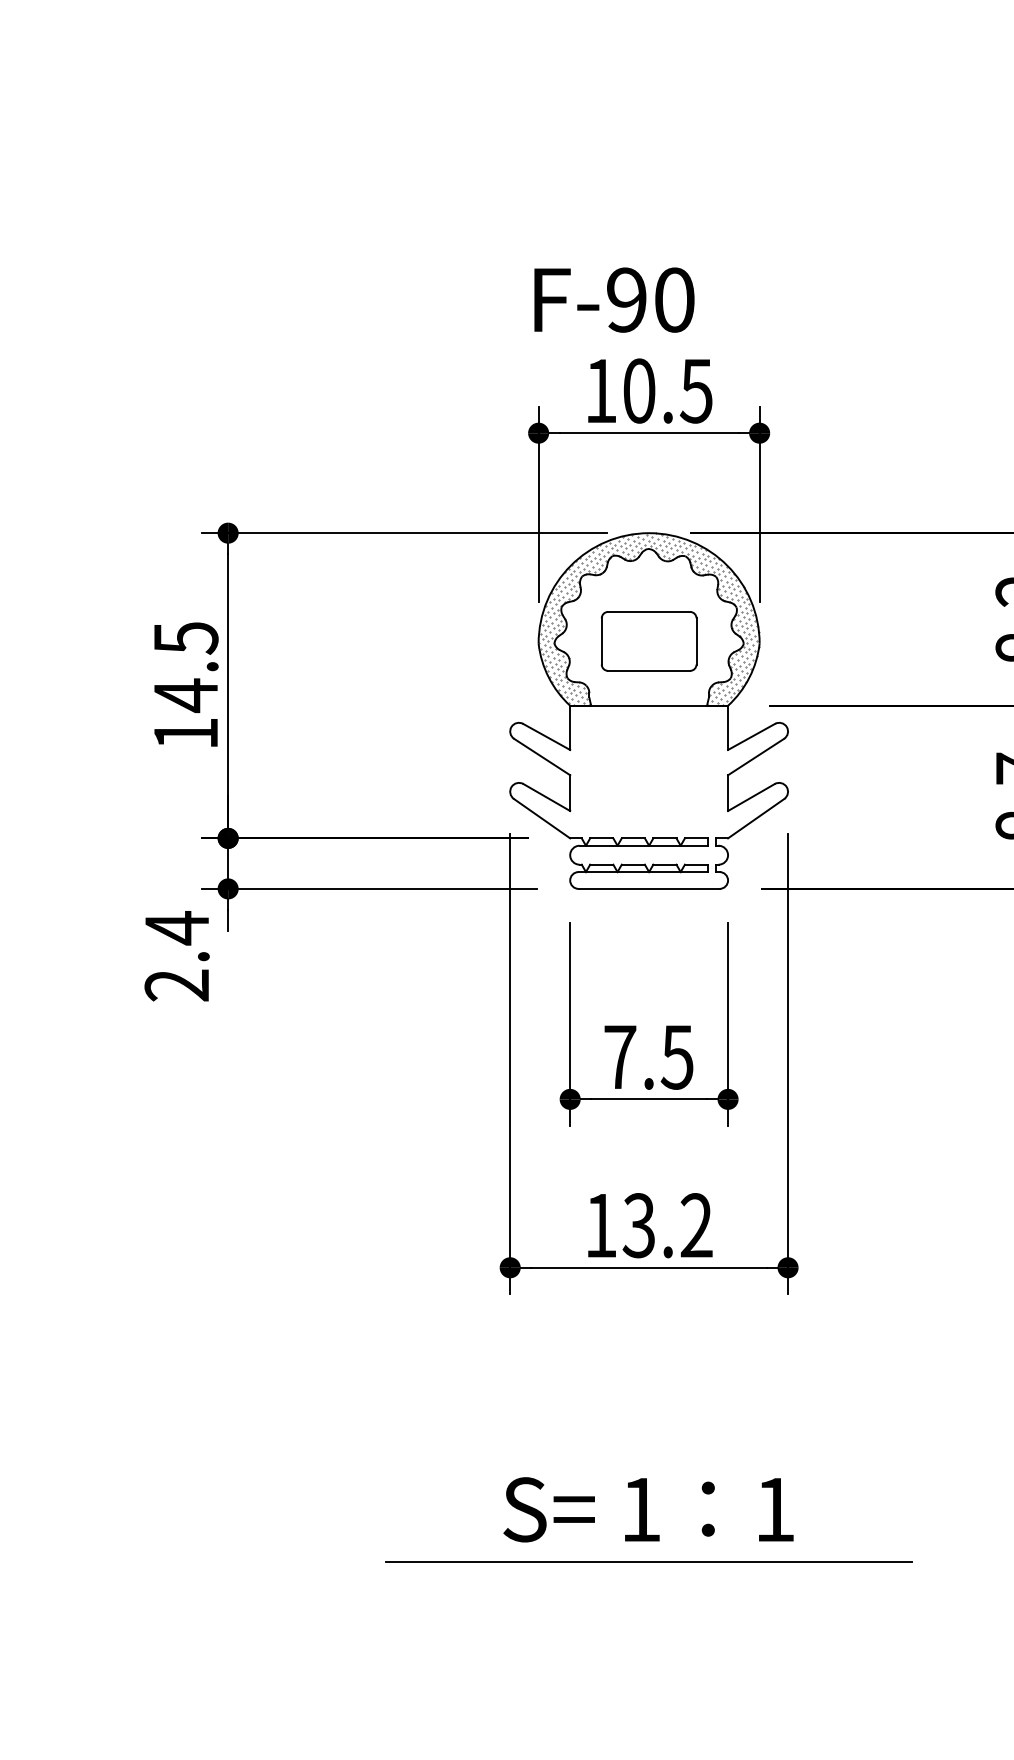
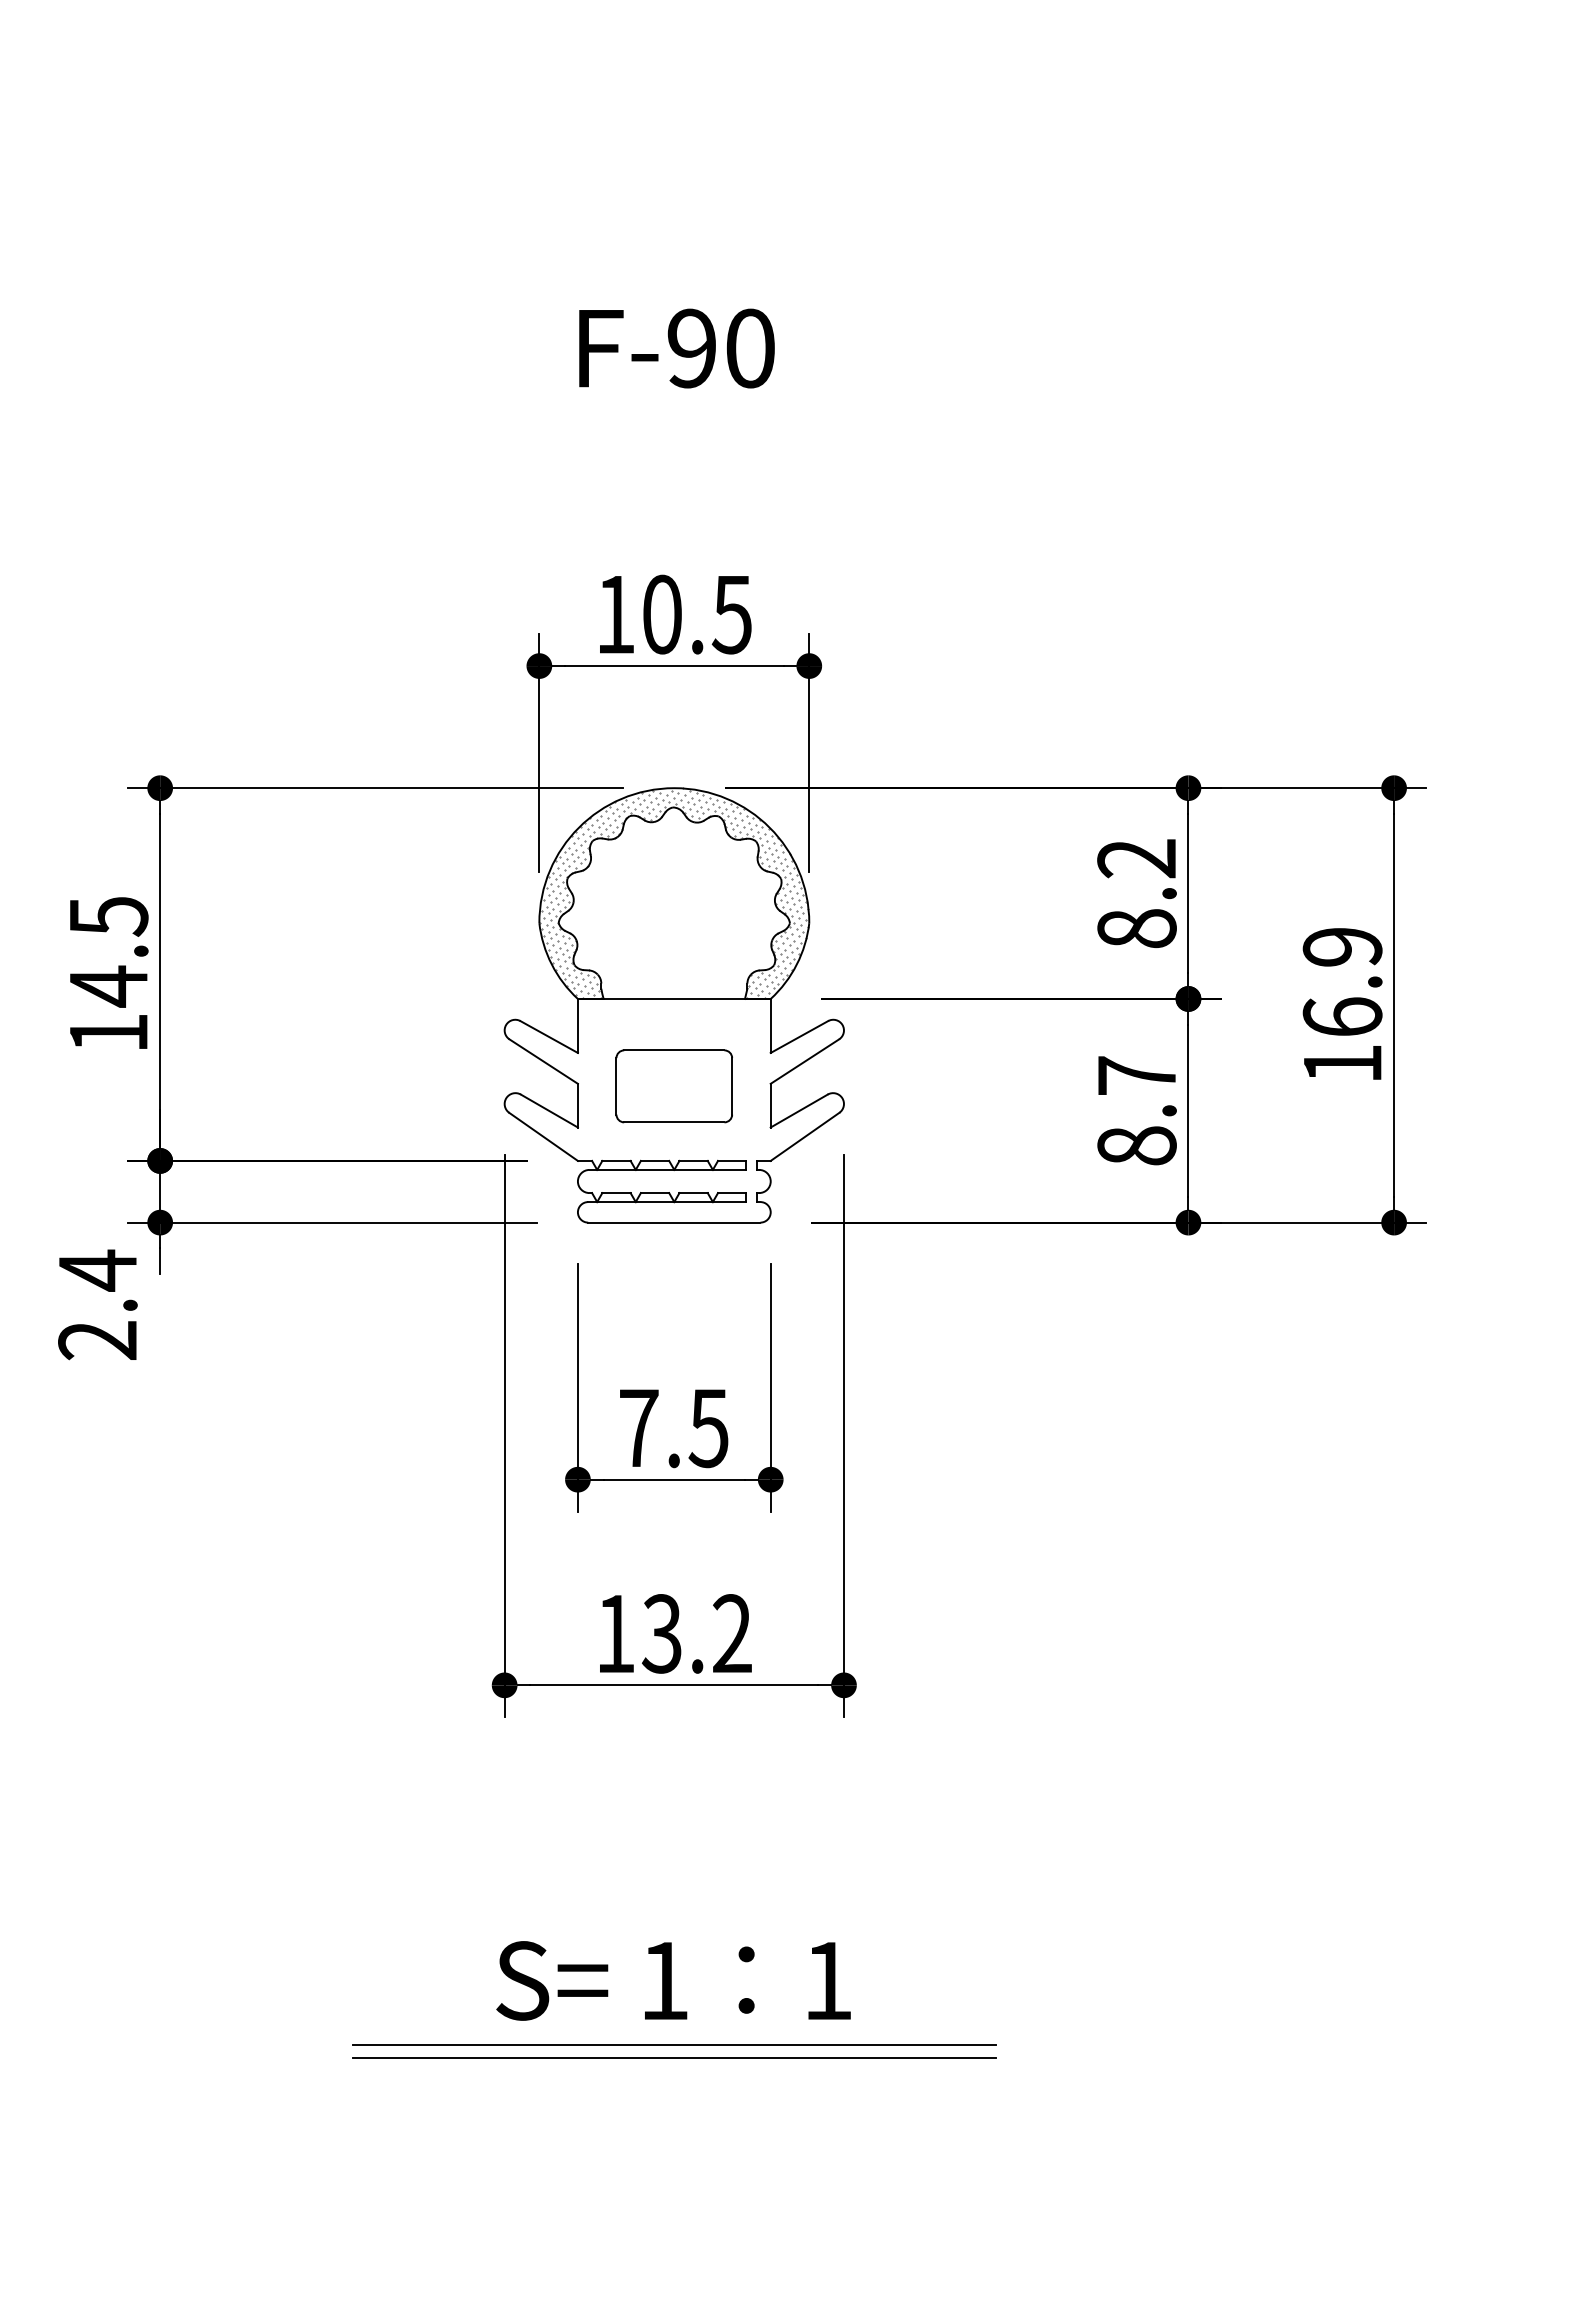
text: (614, 300) -> (676, 348), moved
part: (648, 641) -> (673, 1086), moved
line: (648, 1573) -> (673, 2058), added

